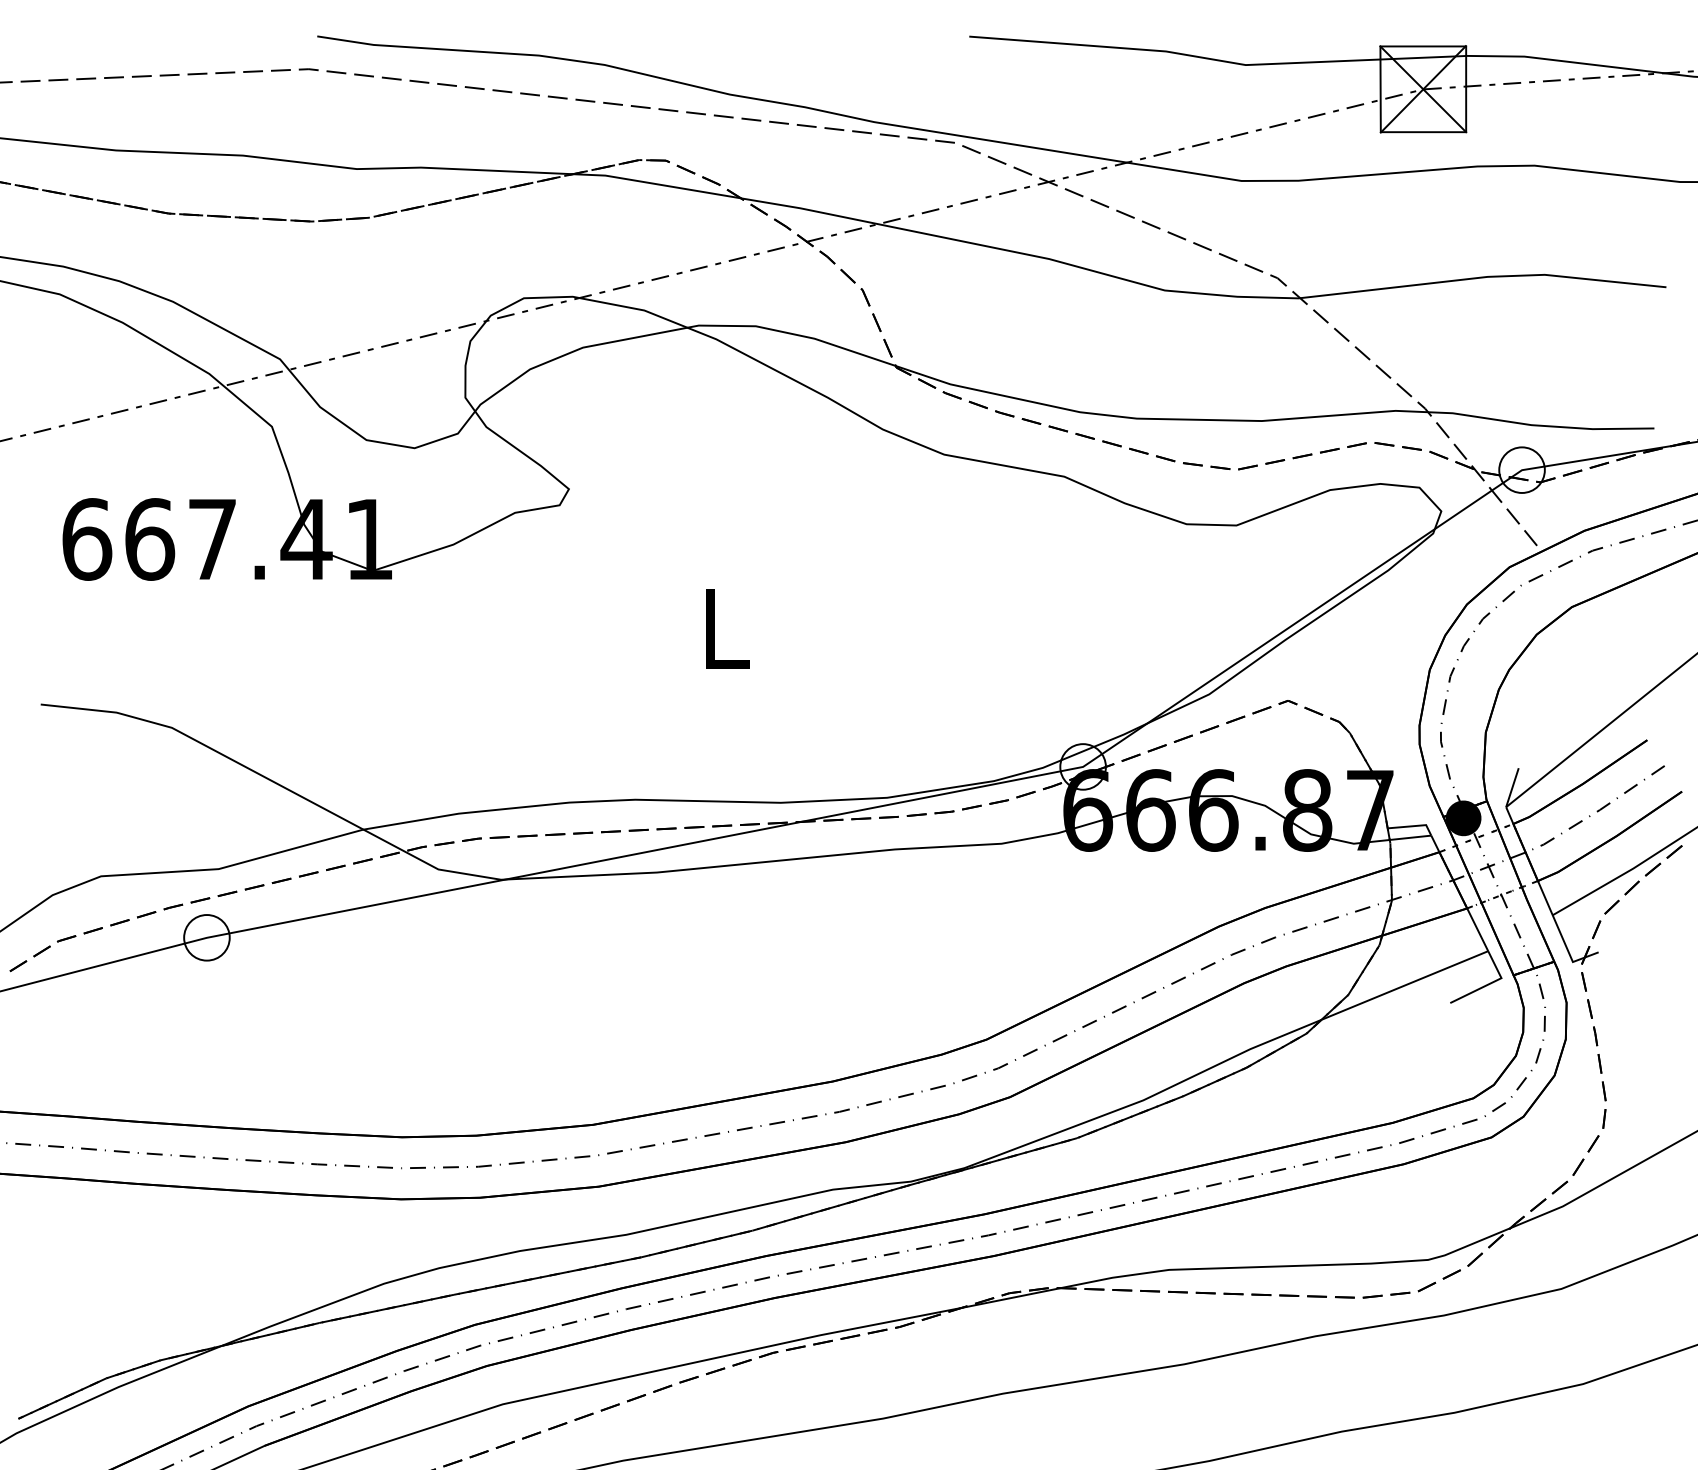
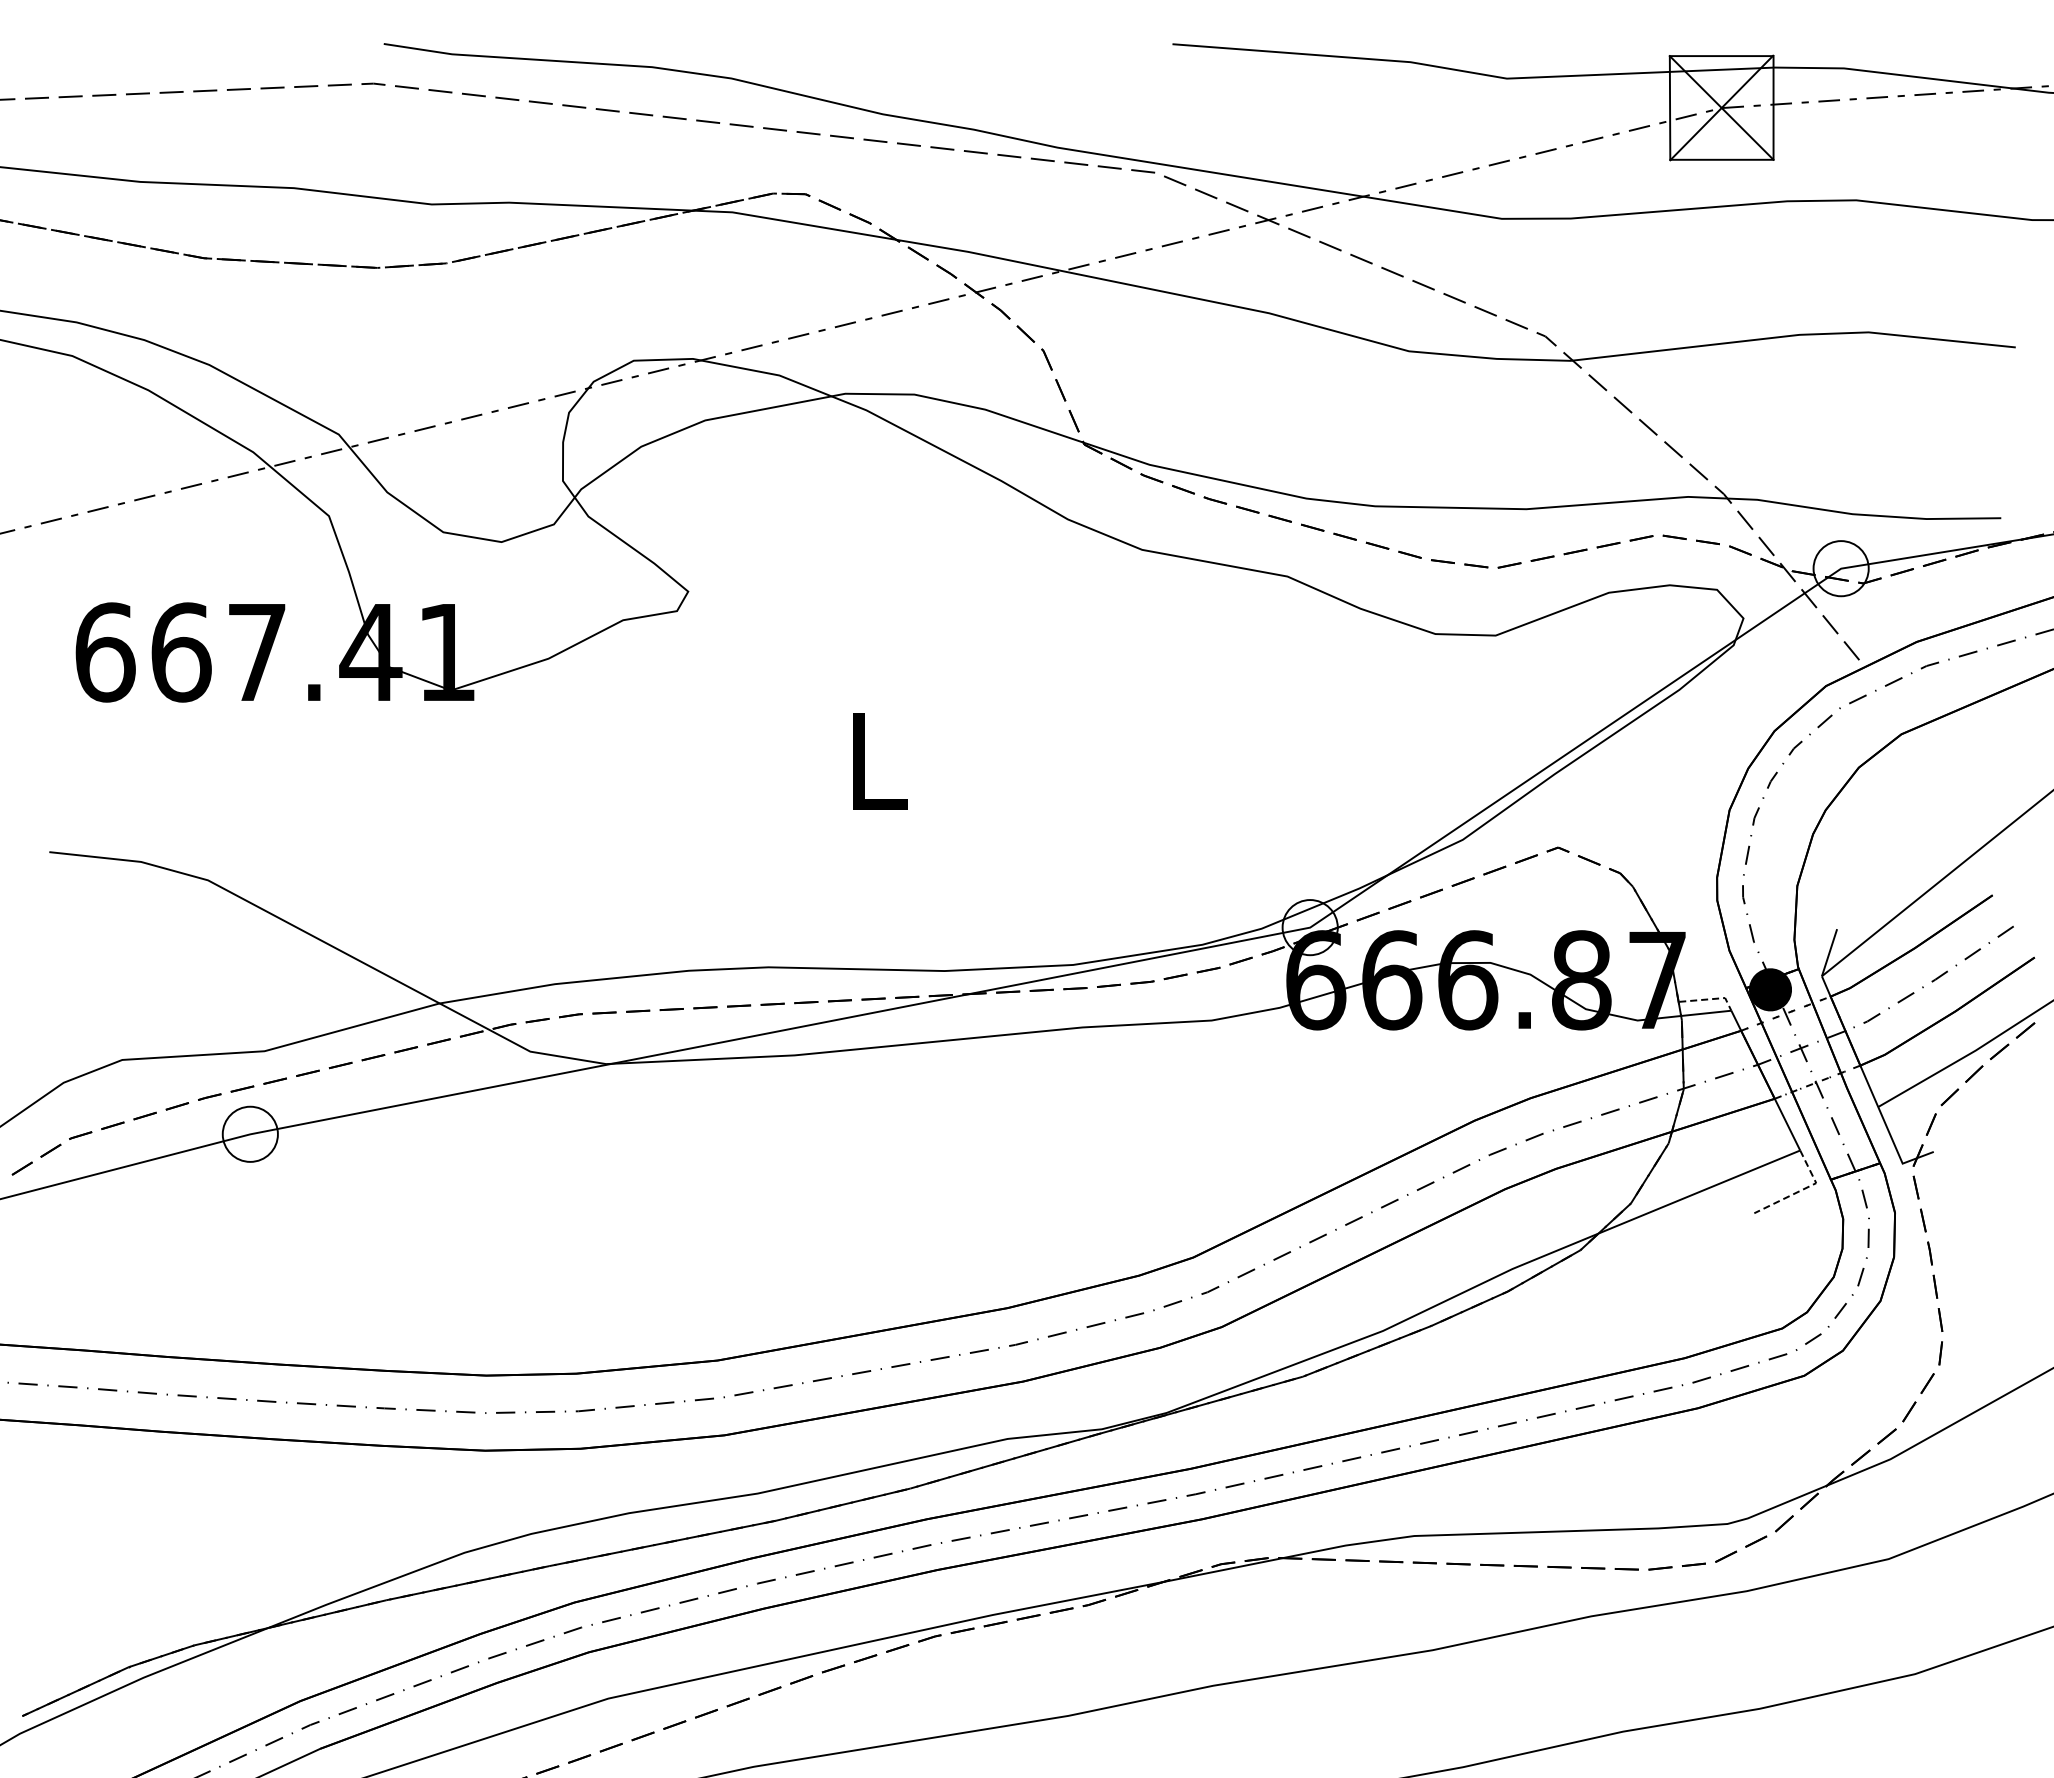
line: (1414, 826) -> (1710, 999), solid -> dashed
line: (1489, 984) -> (1801, 1190), solid -> dashed

